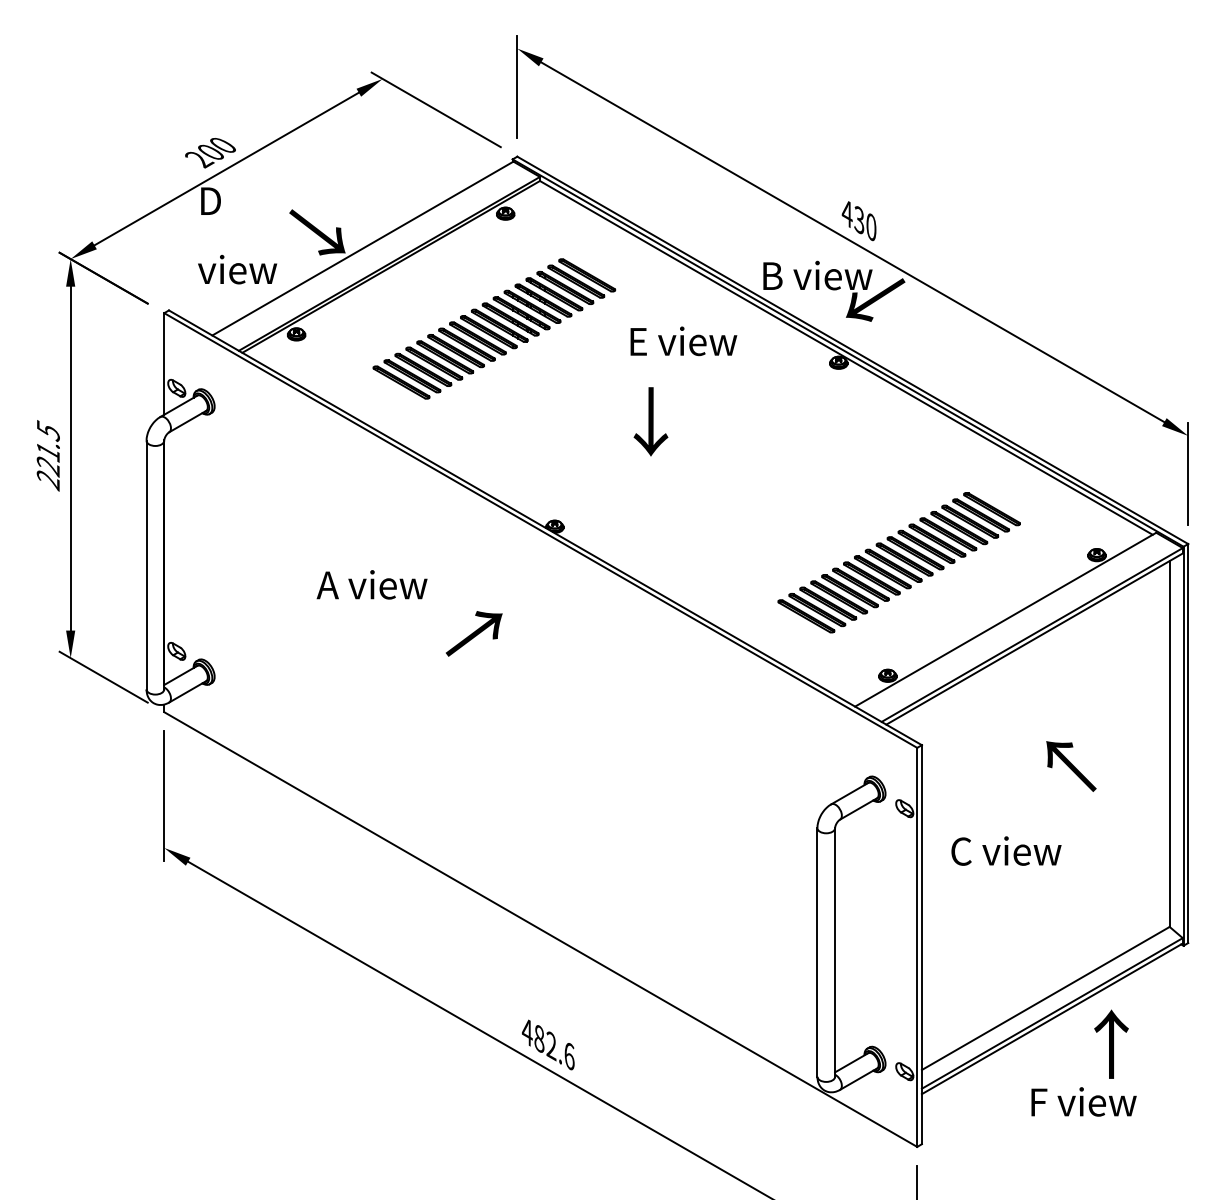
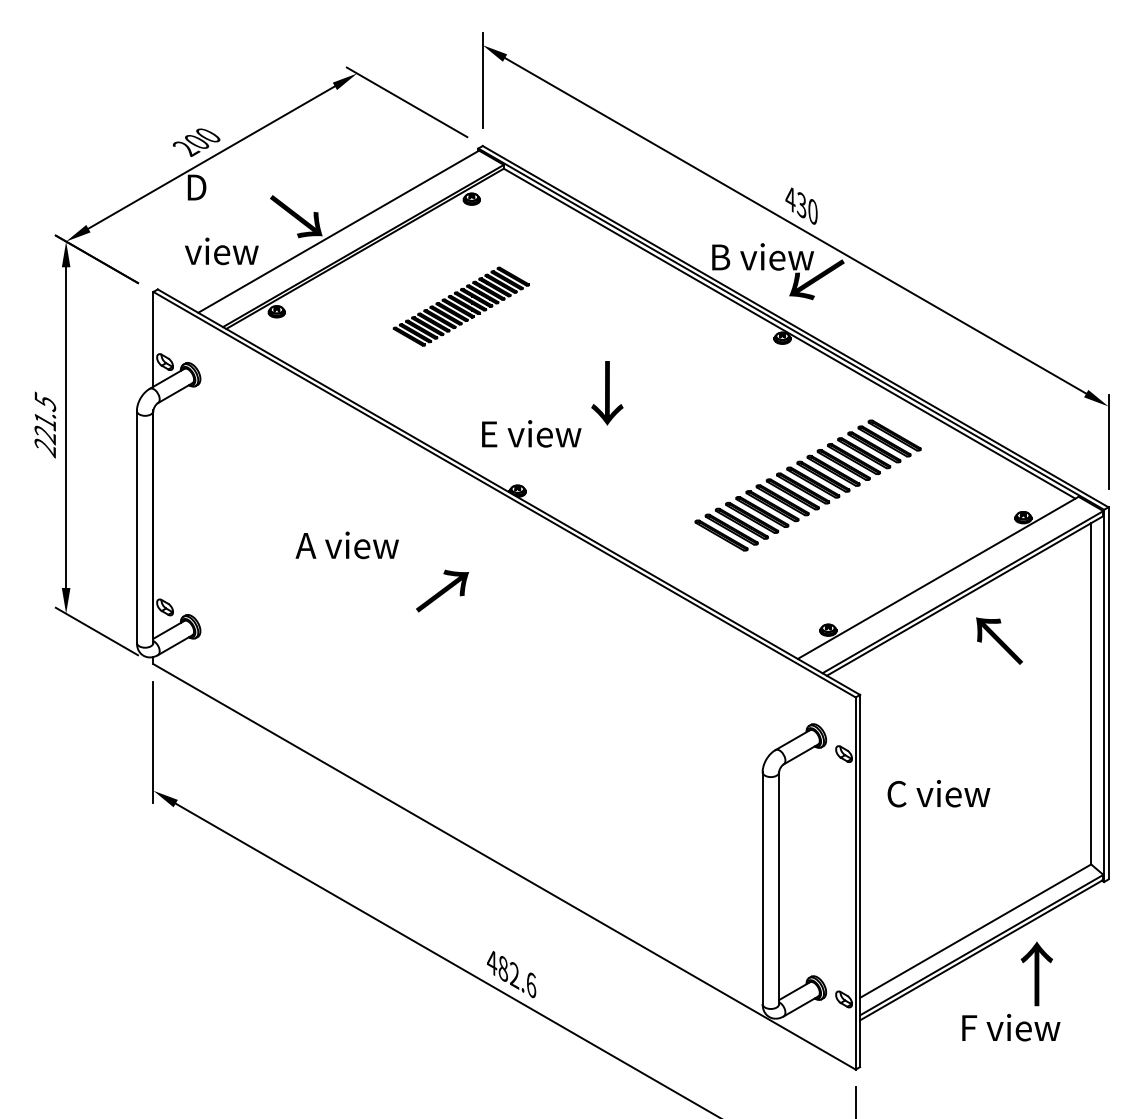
part: (494, 328) -> (461, 306), size x0.6
text: (683, 341) -> (531, 434), moved
part: (898, 562) -> (807, 485), moved
text: (1071, 766) -> (999, 641), moved

